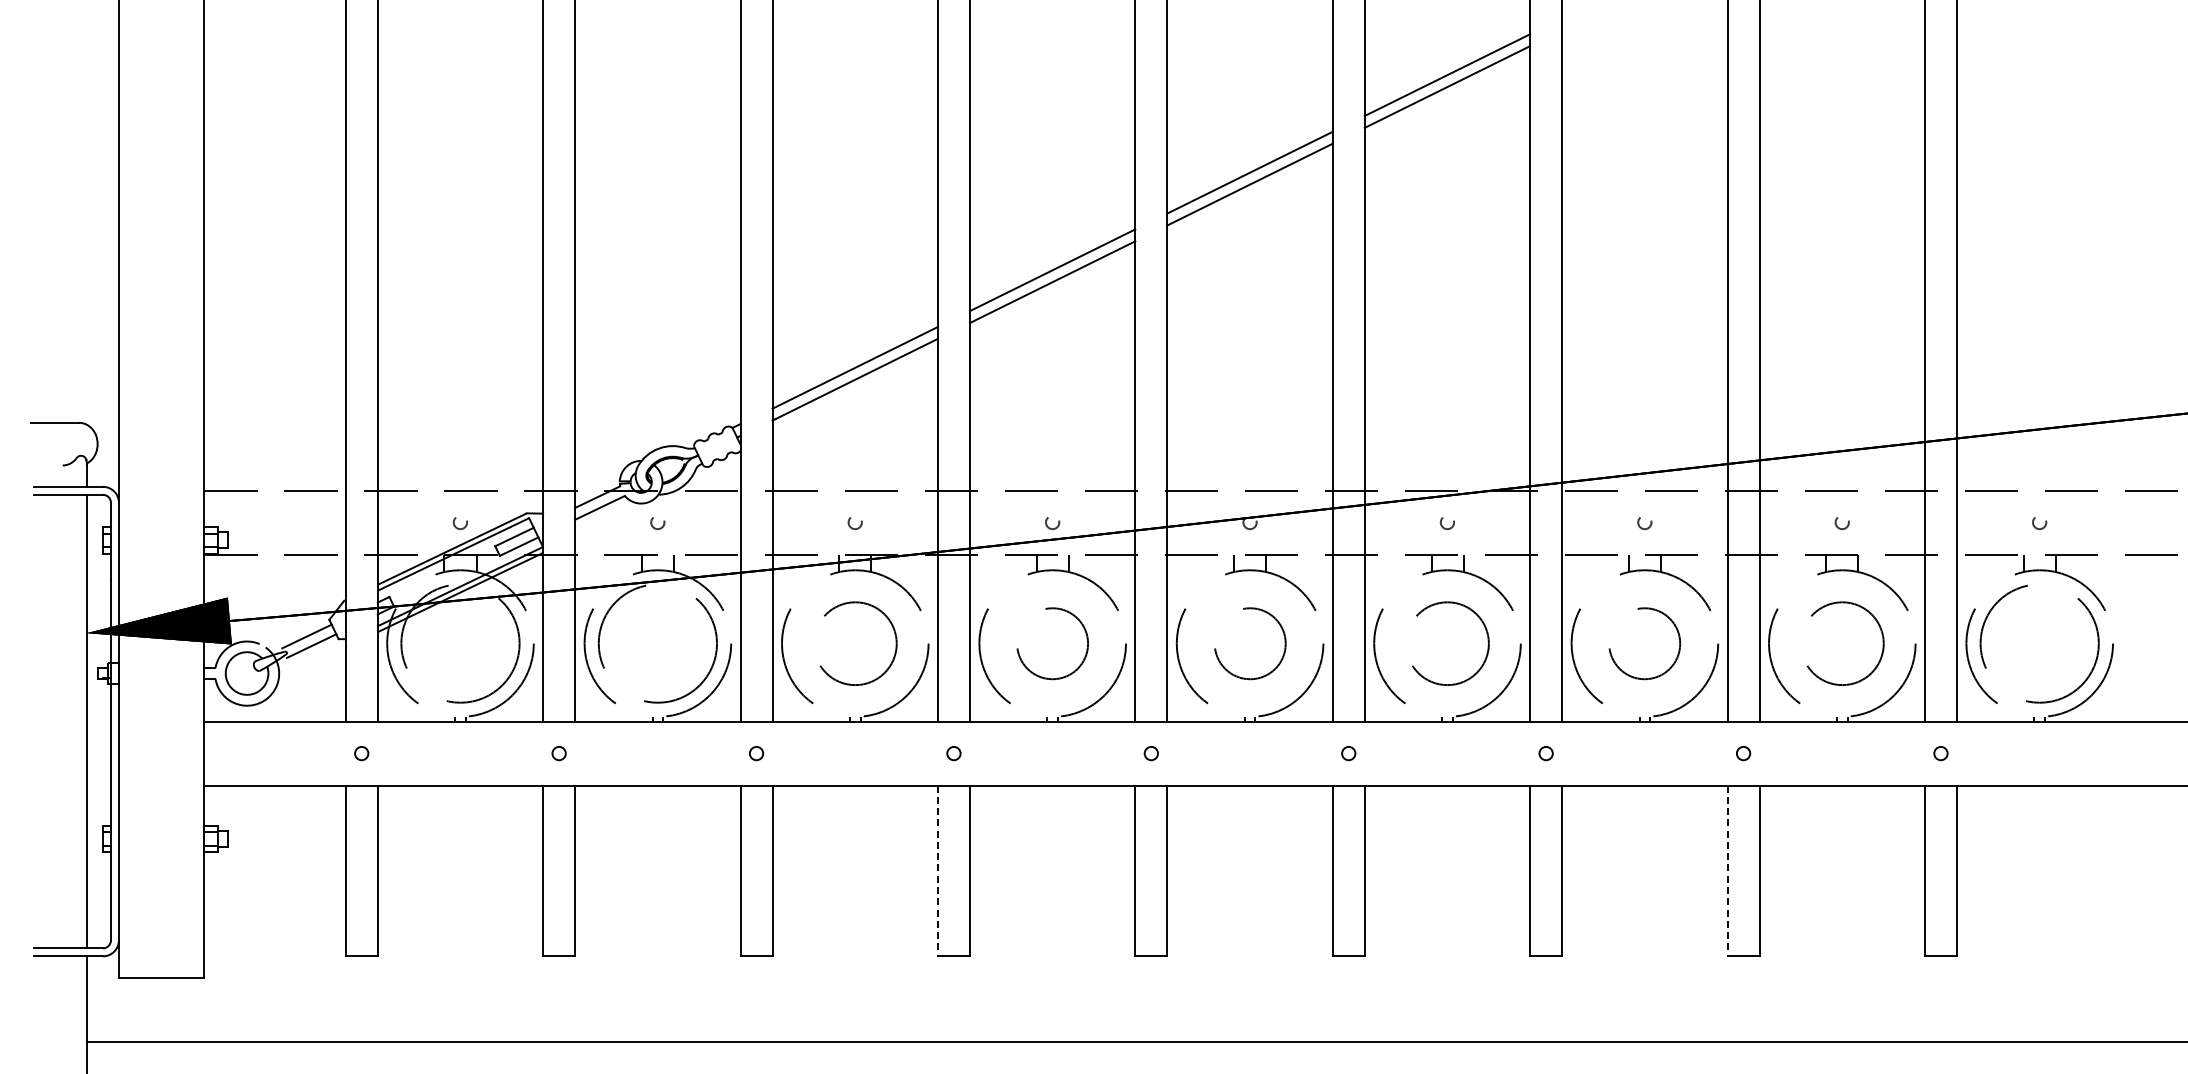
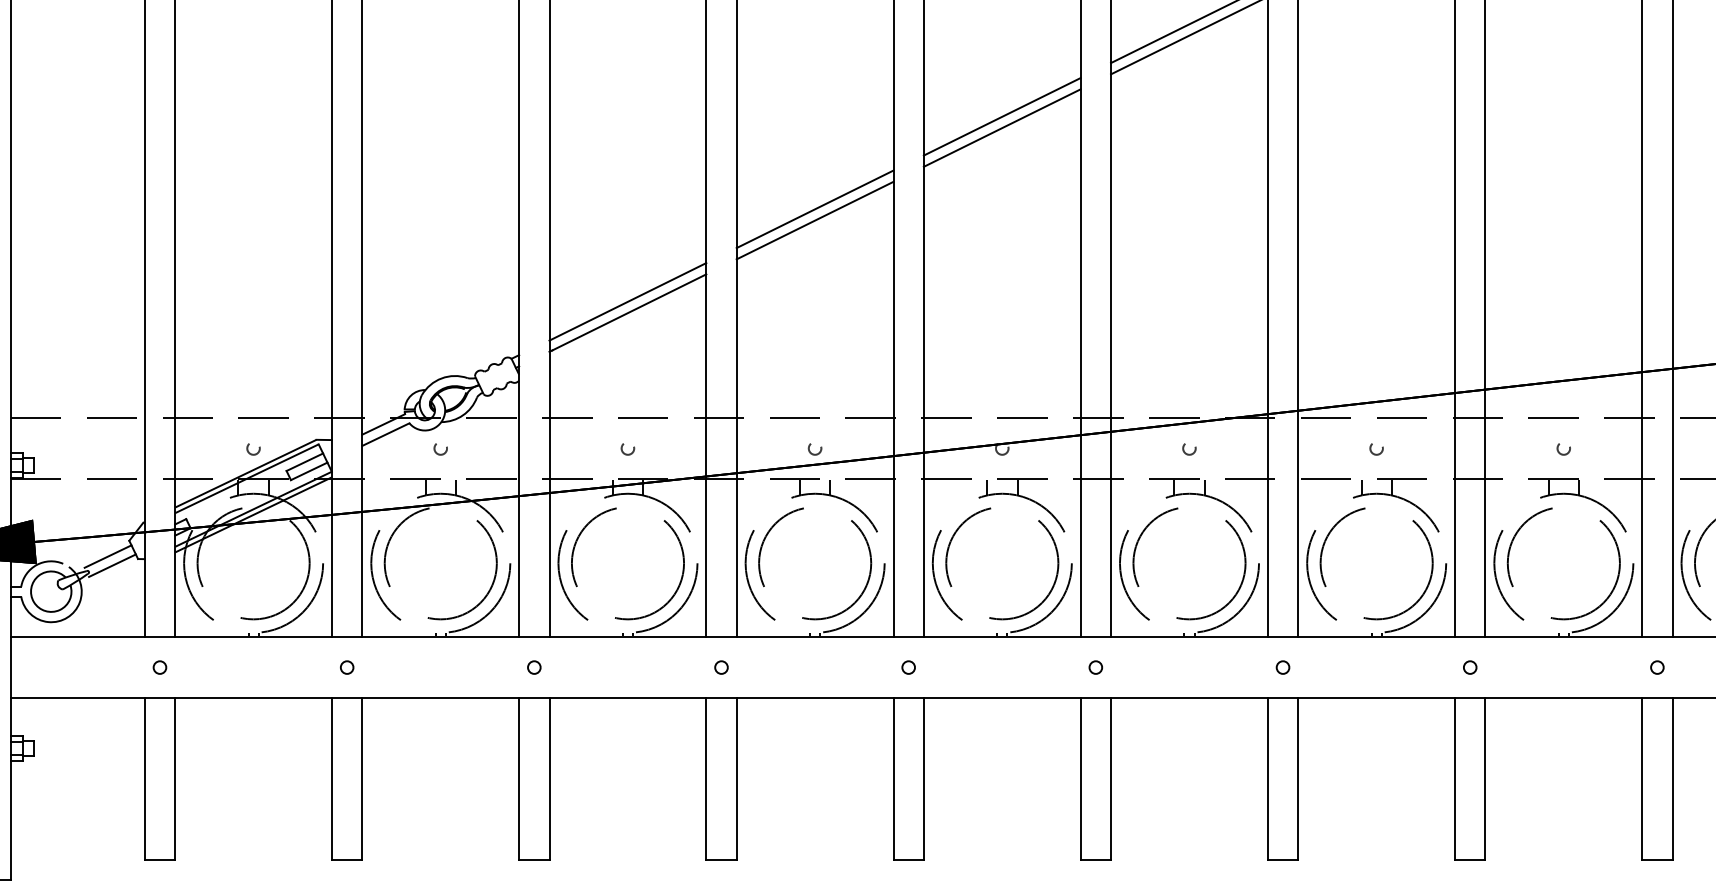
circle: (855, 643) -> (628, 563), size x1.43
circle: (1052, 643) -> (814, 563), size x1.67
circle: (1250, 643) -> (1002, 563), size x1.67
circle: (1447, 643) -> (1189, 563), size x1.43
circle: (1644, 643) -> (1376, 563), size x1.67
circle: (1842, 643) -> (1564, 563), size x1.43
line: (937, 871) -> (705, 779), dashed -> solid
line: (1727, 871) -> (1454, 779), dashed -> solid

